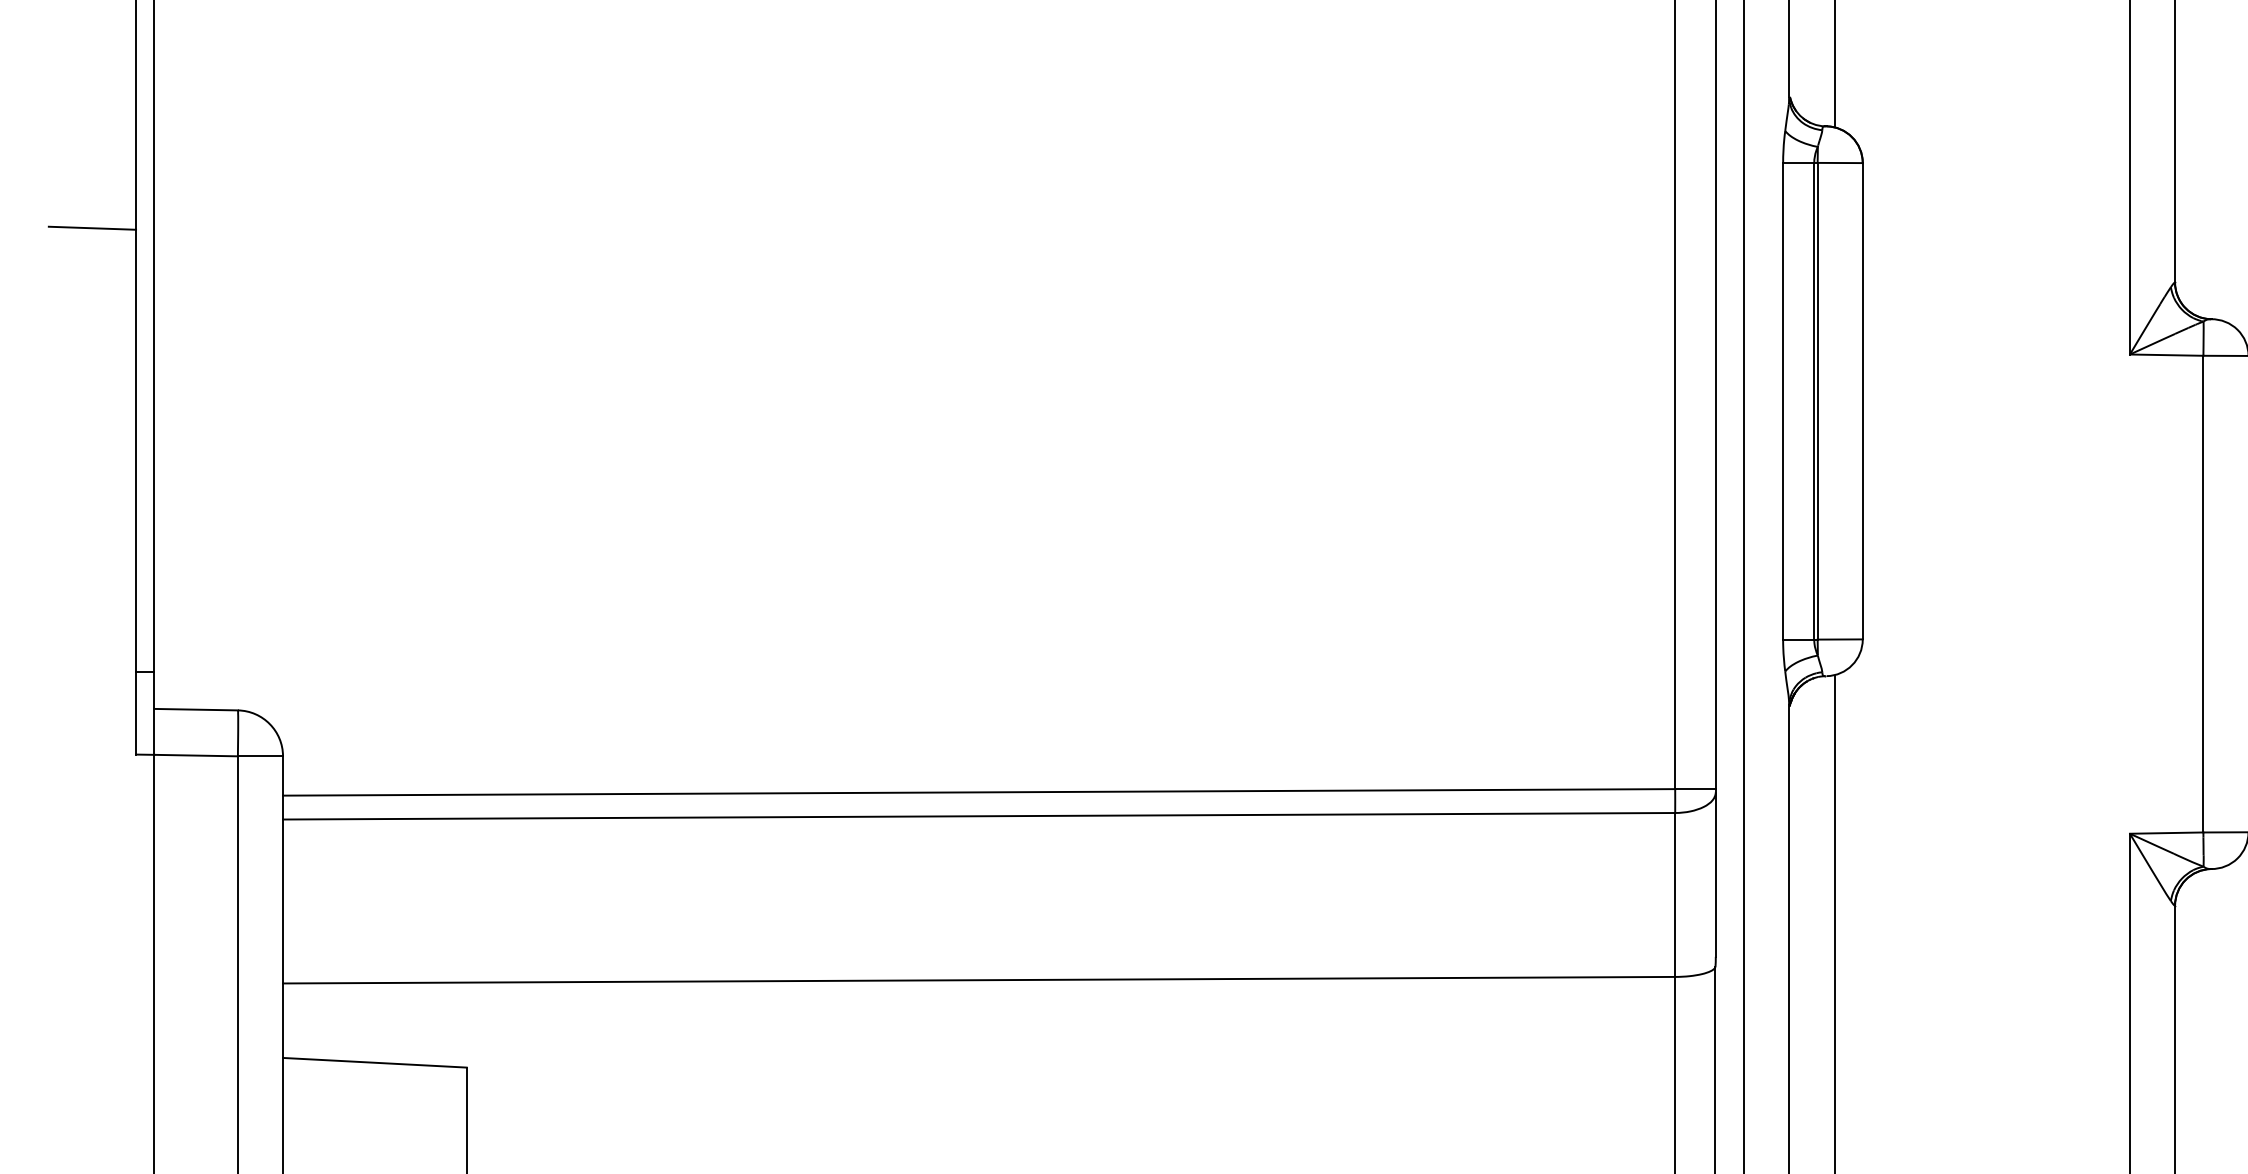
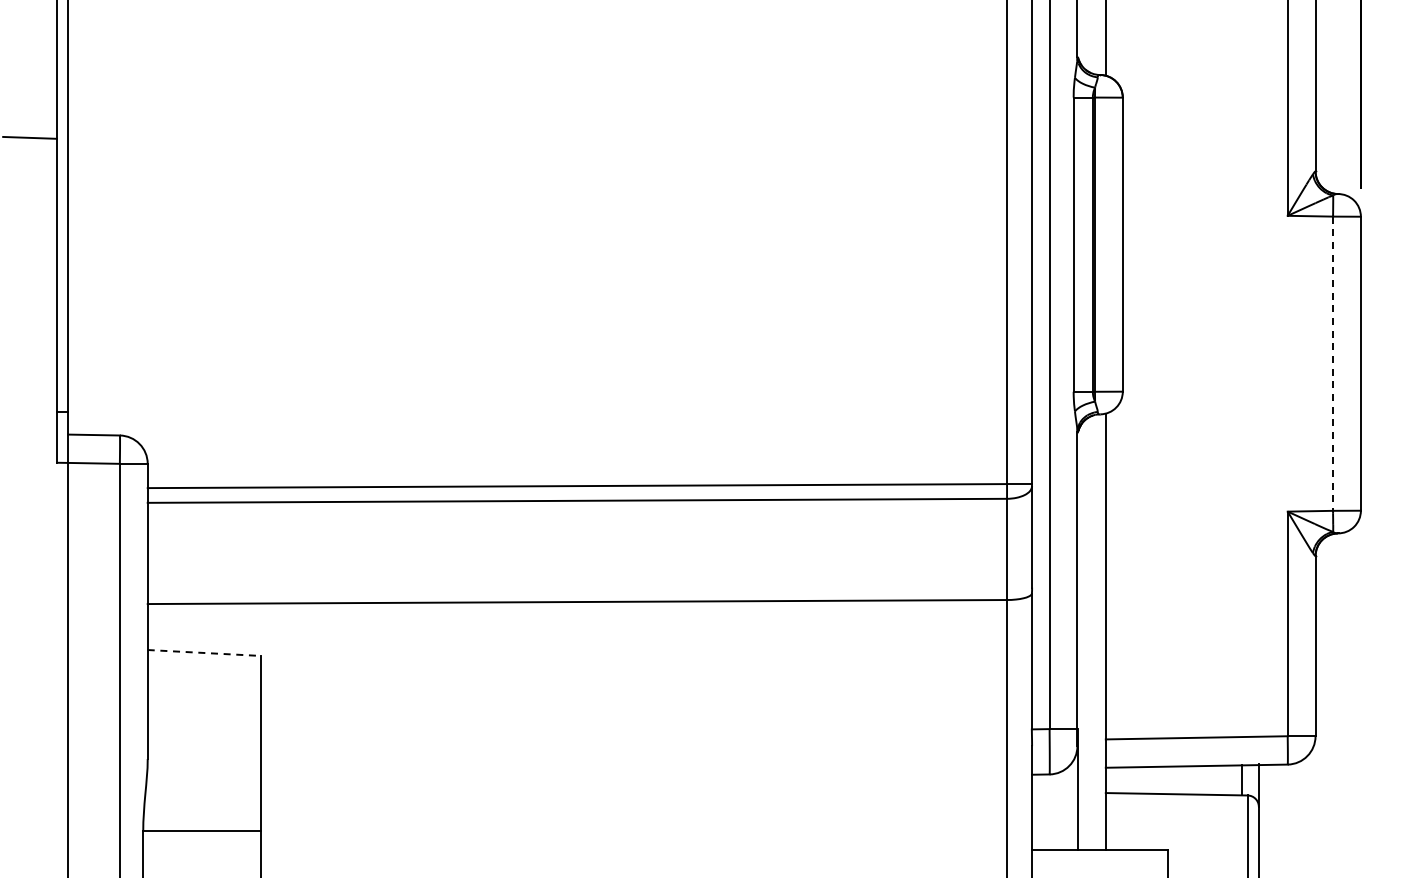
line: (2204, 595) -> (1333, 364), solid -> dashed
line: (375, 1061) -> (204, 652), solid -> dashed

